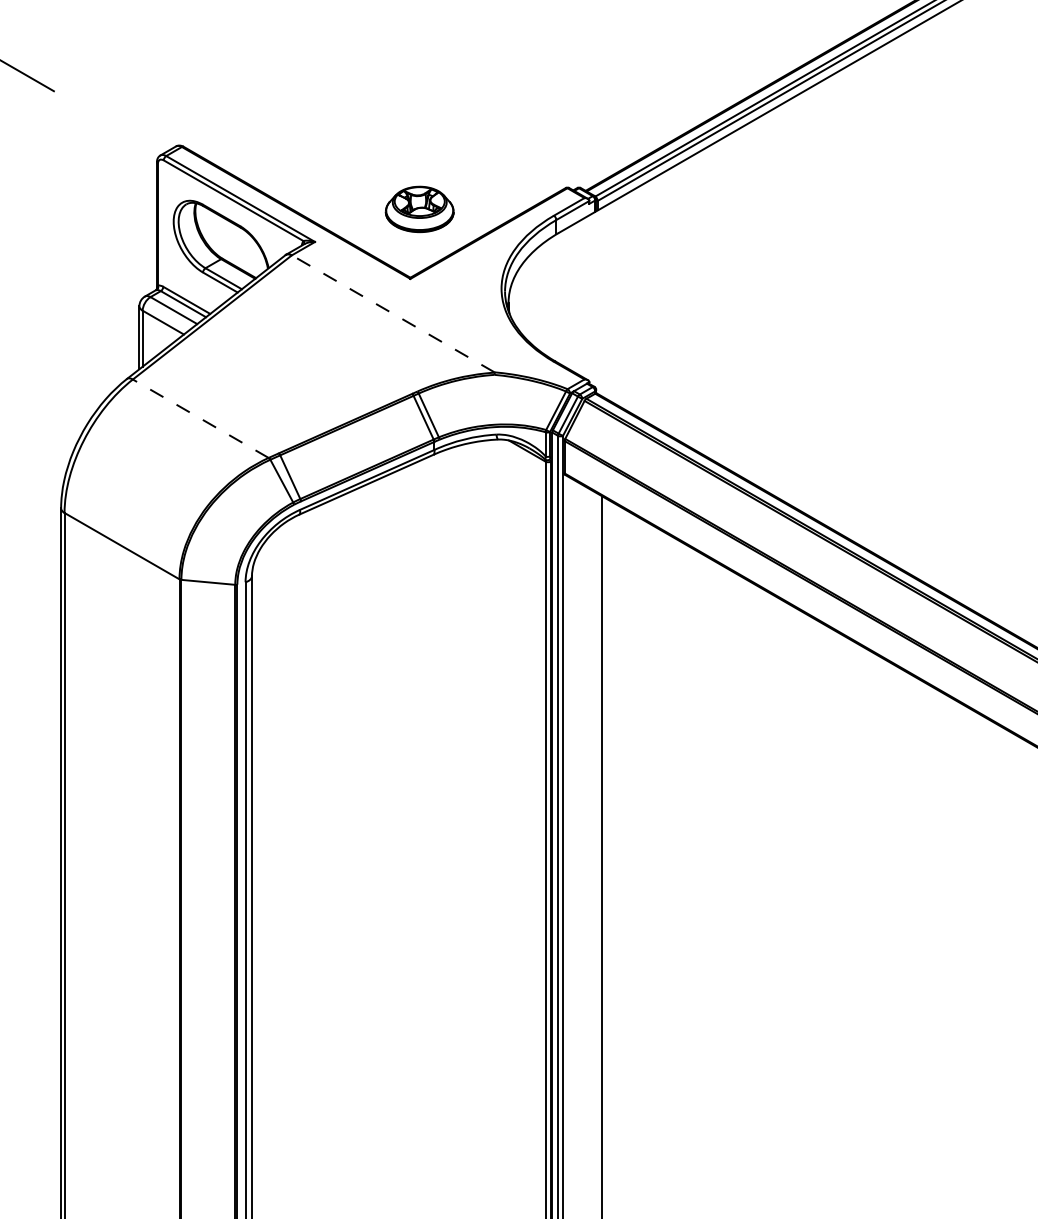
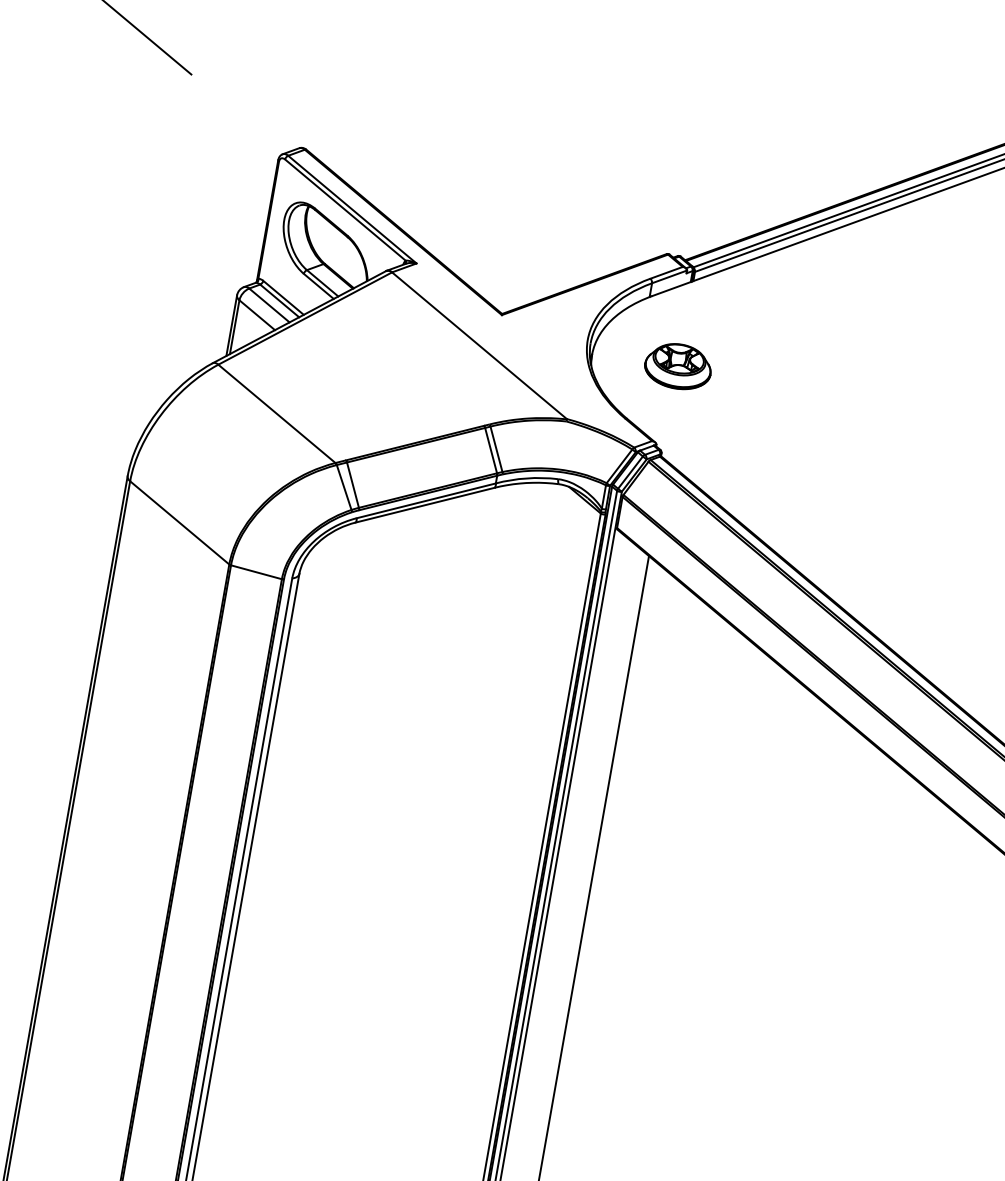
part: (419, 209) -> (678, 366), moved
line: (392, 313) -> (478, 345), dashed -> solid
line: (200, 418) -> (276, 413), dashed -> solid

